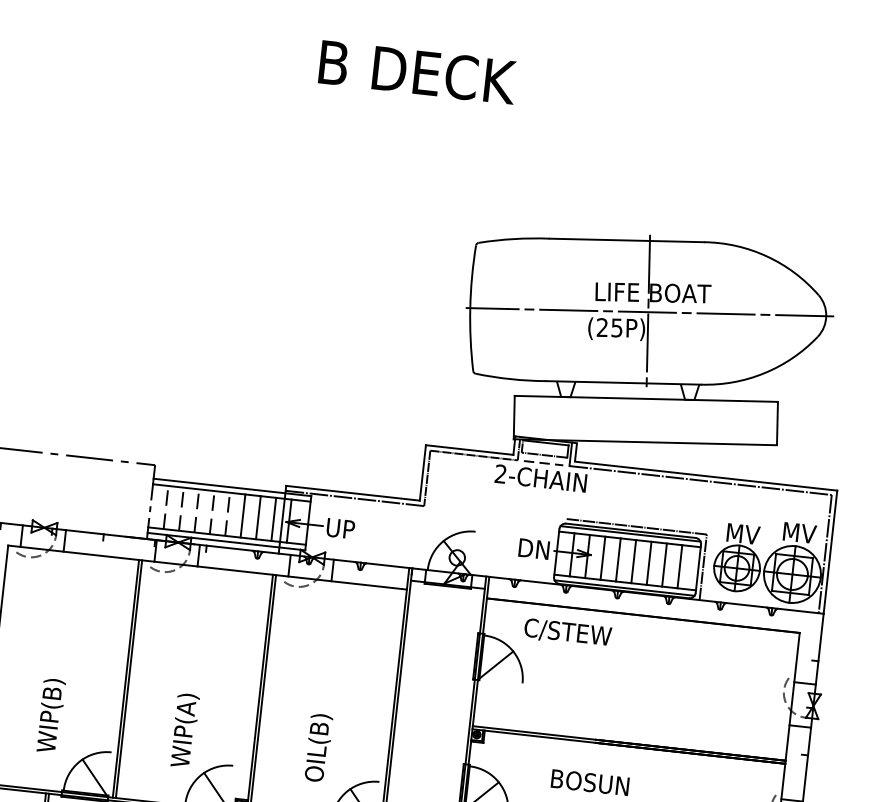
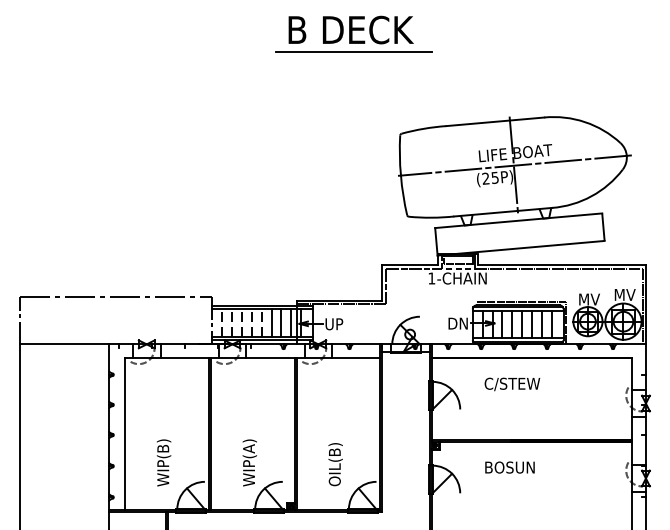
line: (417, 106) -> (353, 51), added
text: (500, 474) -> (431, 278), 2-CHAIN -> 1-CHAIN
text: (568, 633) -> (512, 384), moved

